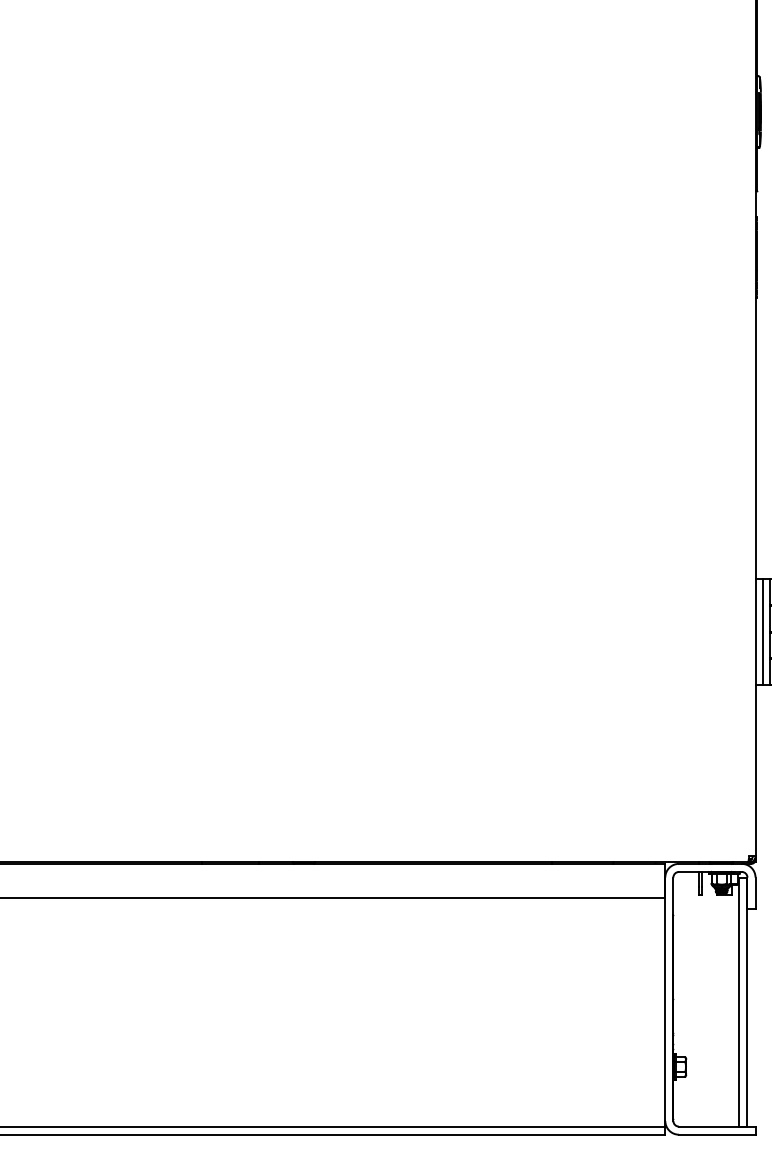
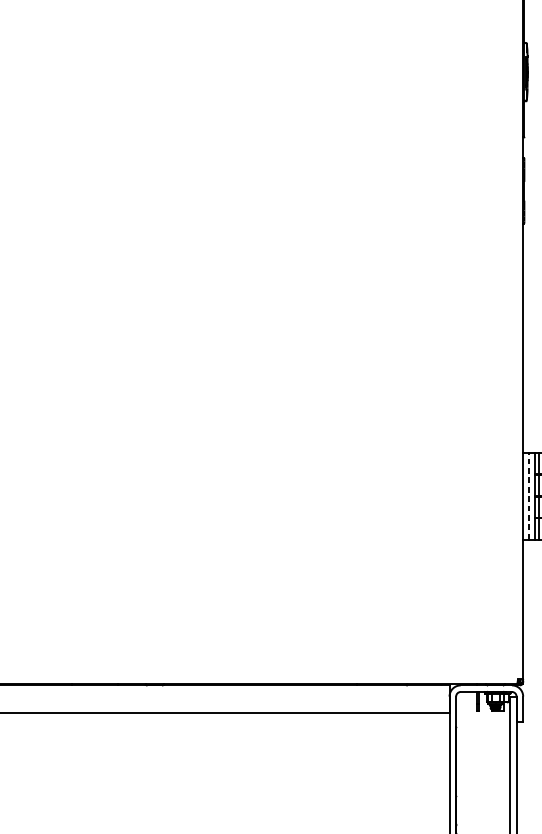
line: (762, 631) -> (528, 495), solid -> dashed

